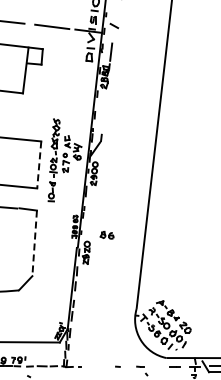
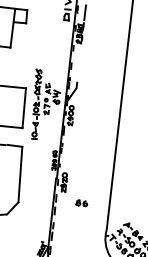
line: (39, 164) -> (24, 107), dashed -> solid
part: (106, 234) -> (81, 202), moved
line: (34, 243) -> (20, 174), dashed -> solid

